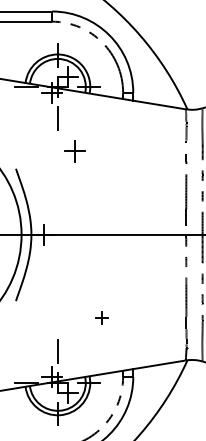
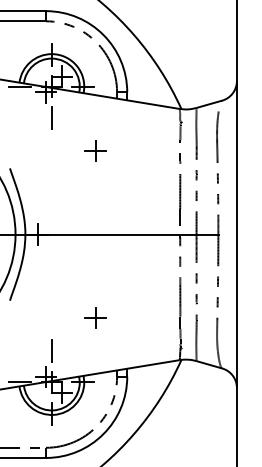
part: (74, 150) -> (95, 150), moved
part: (101, 317) -> (95, 317), size x1.67

